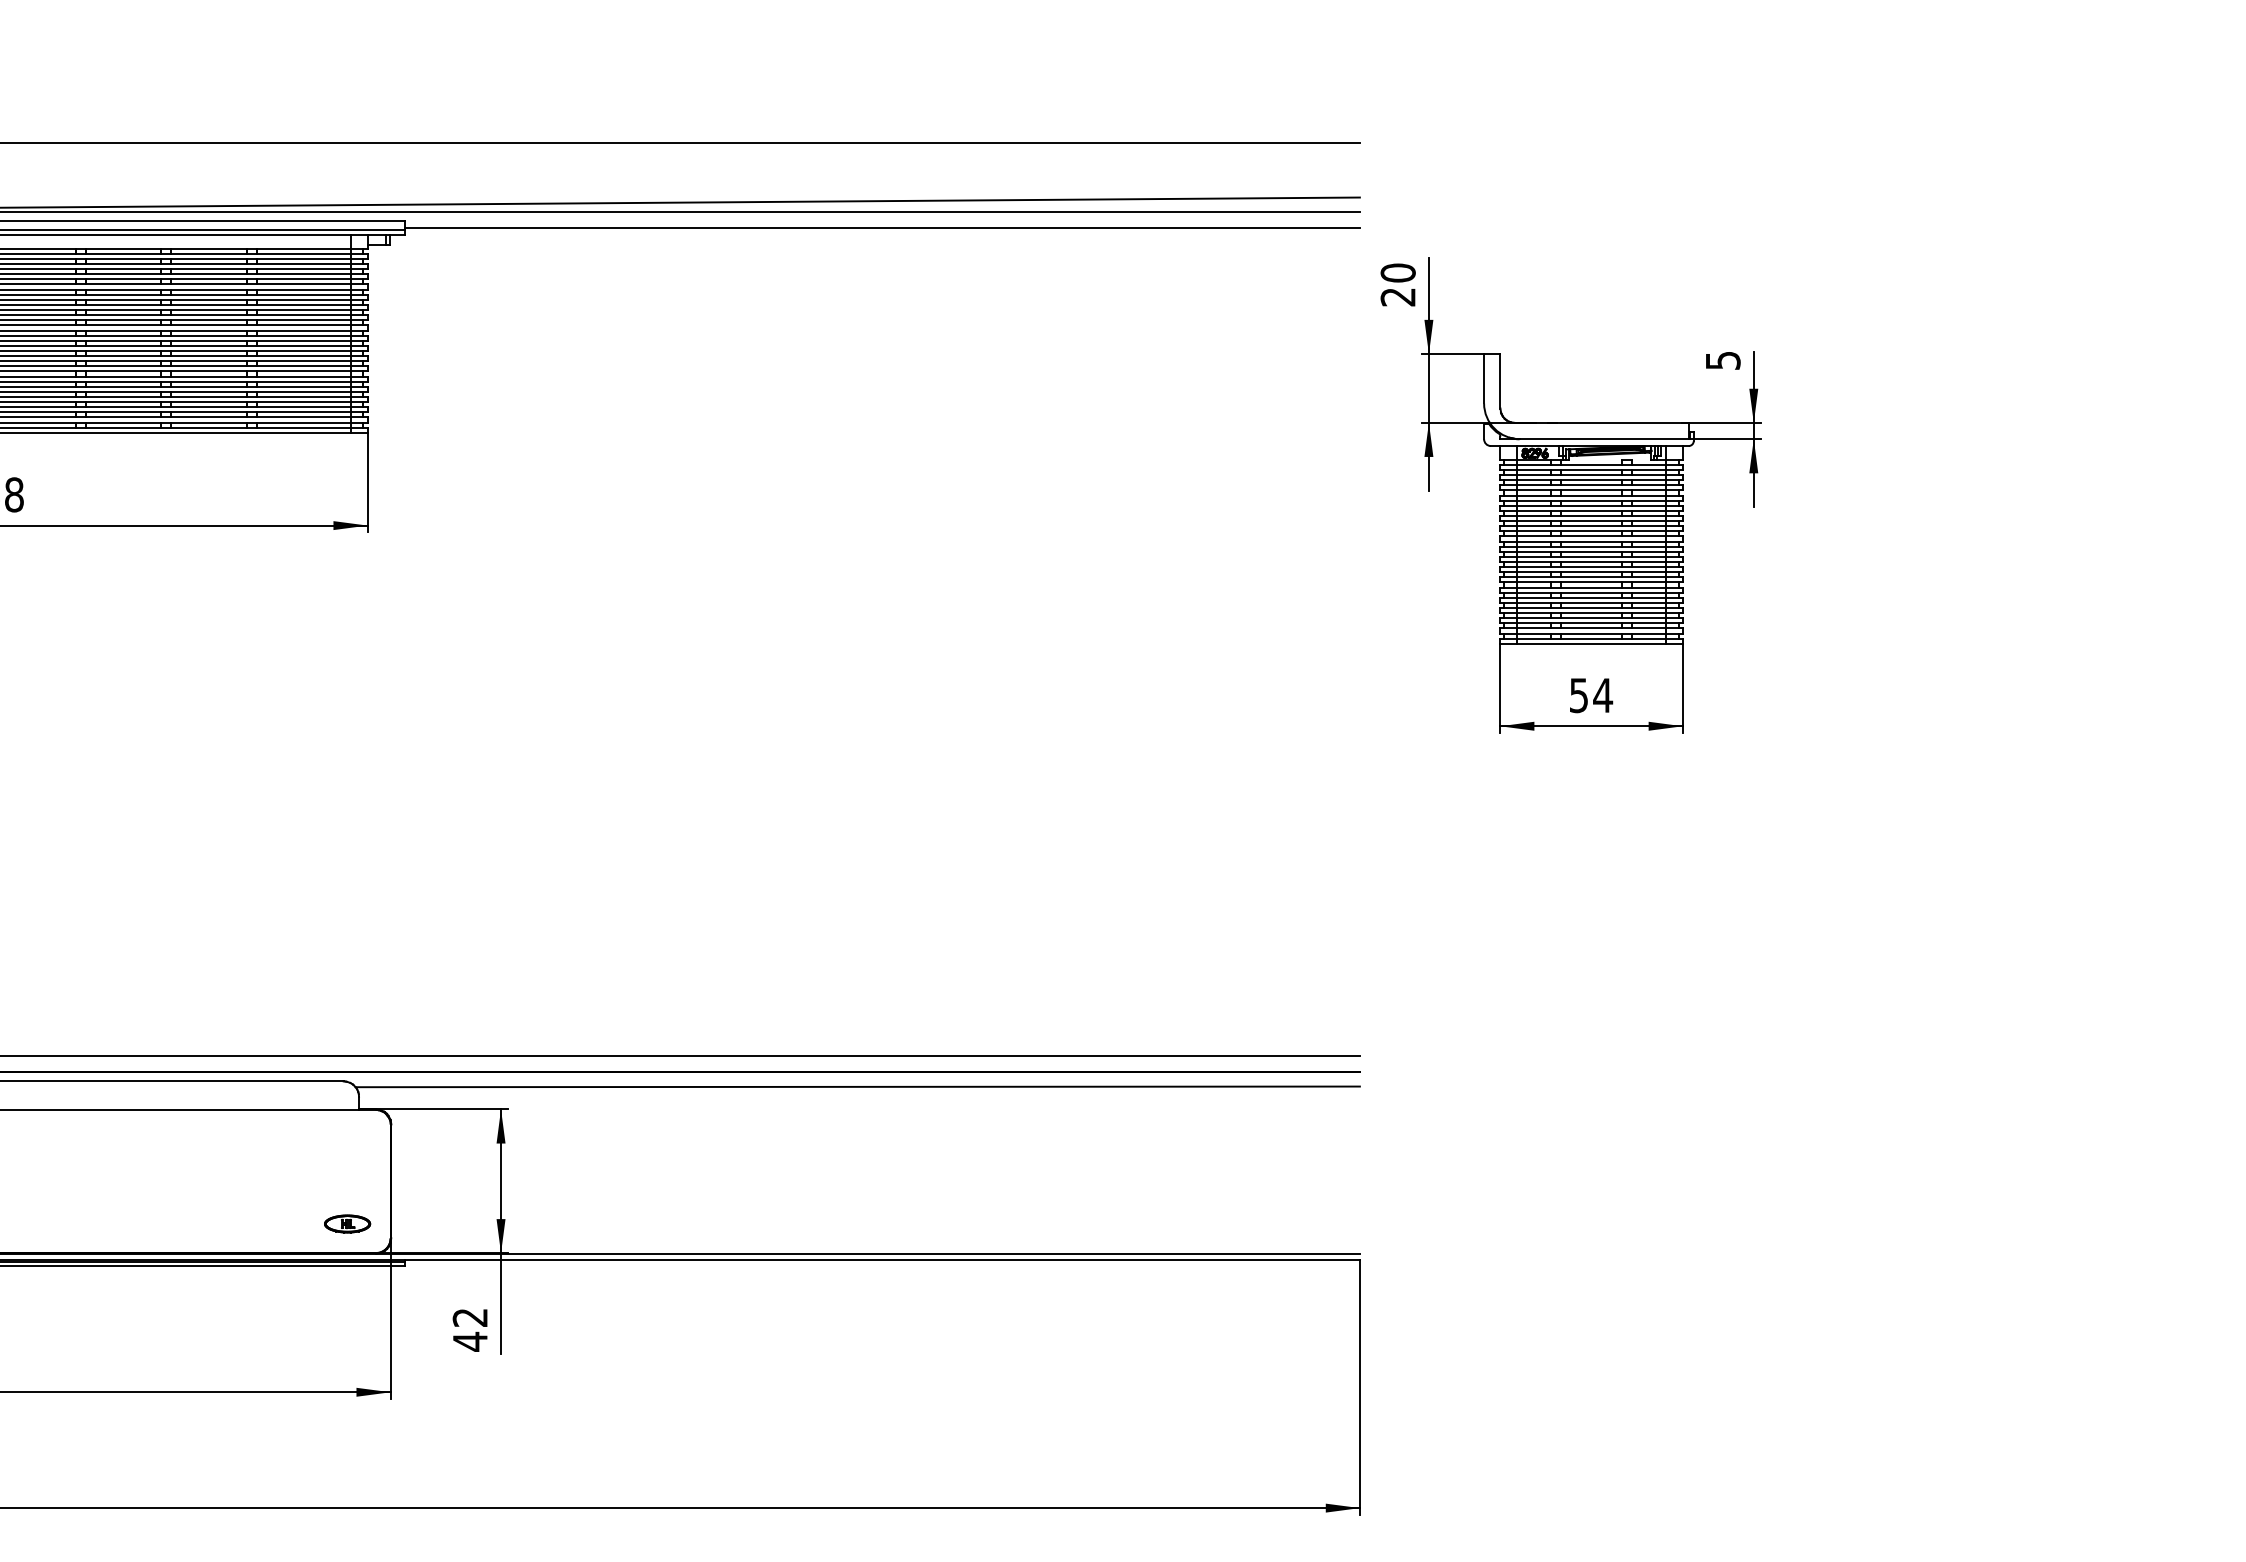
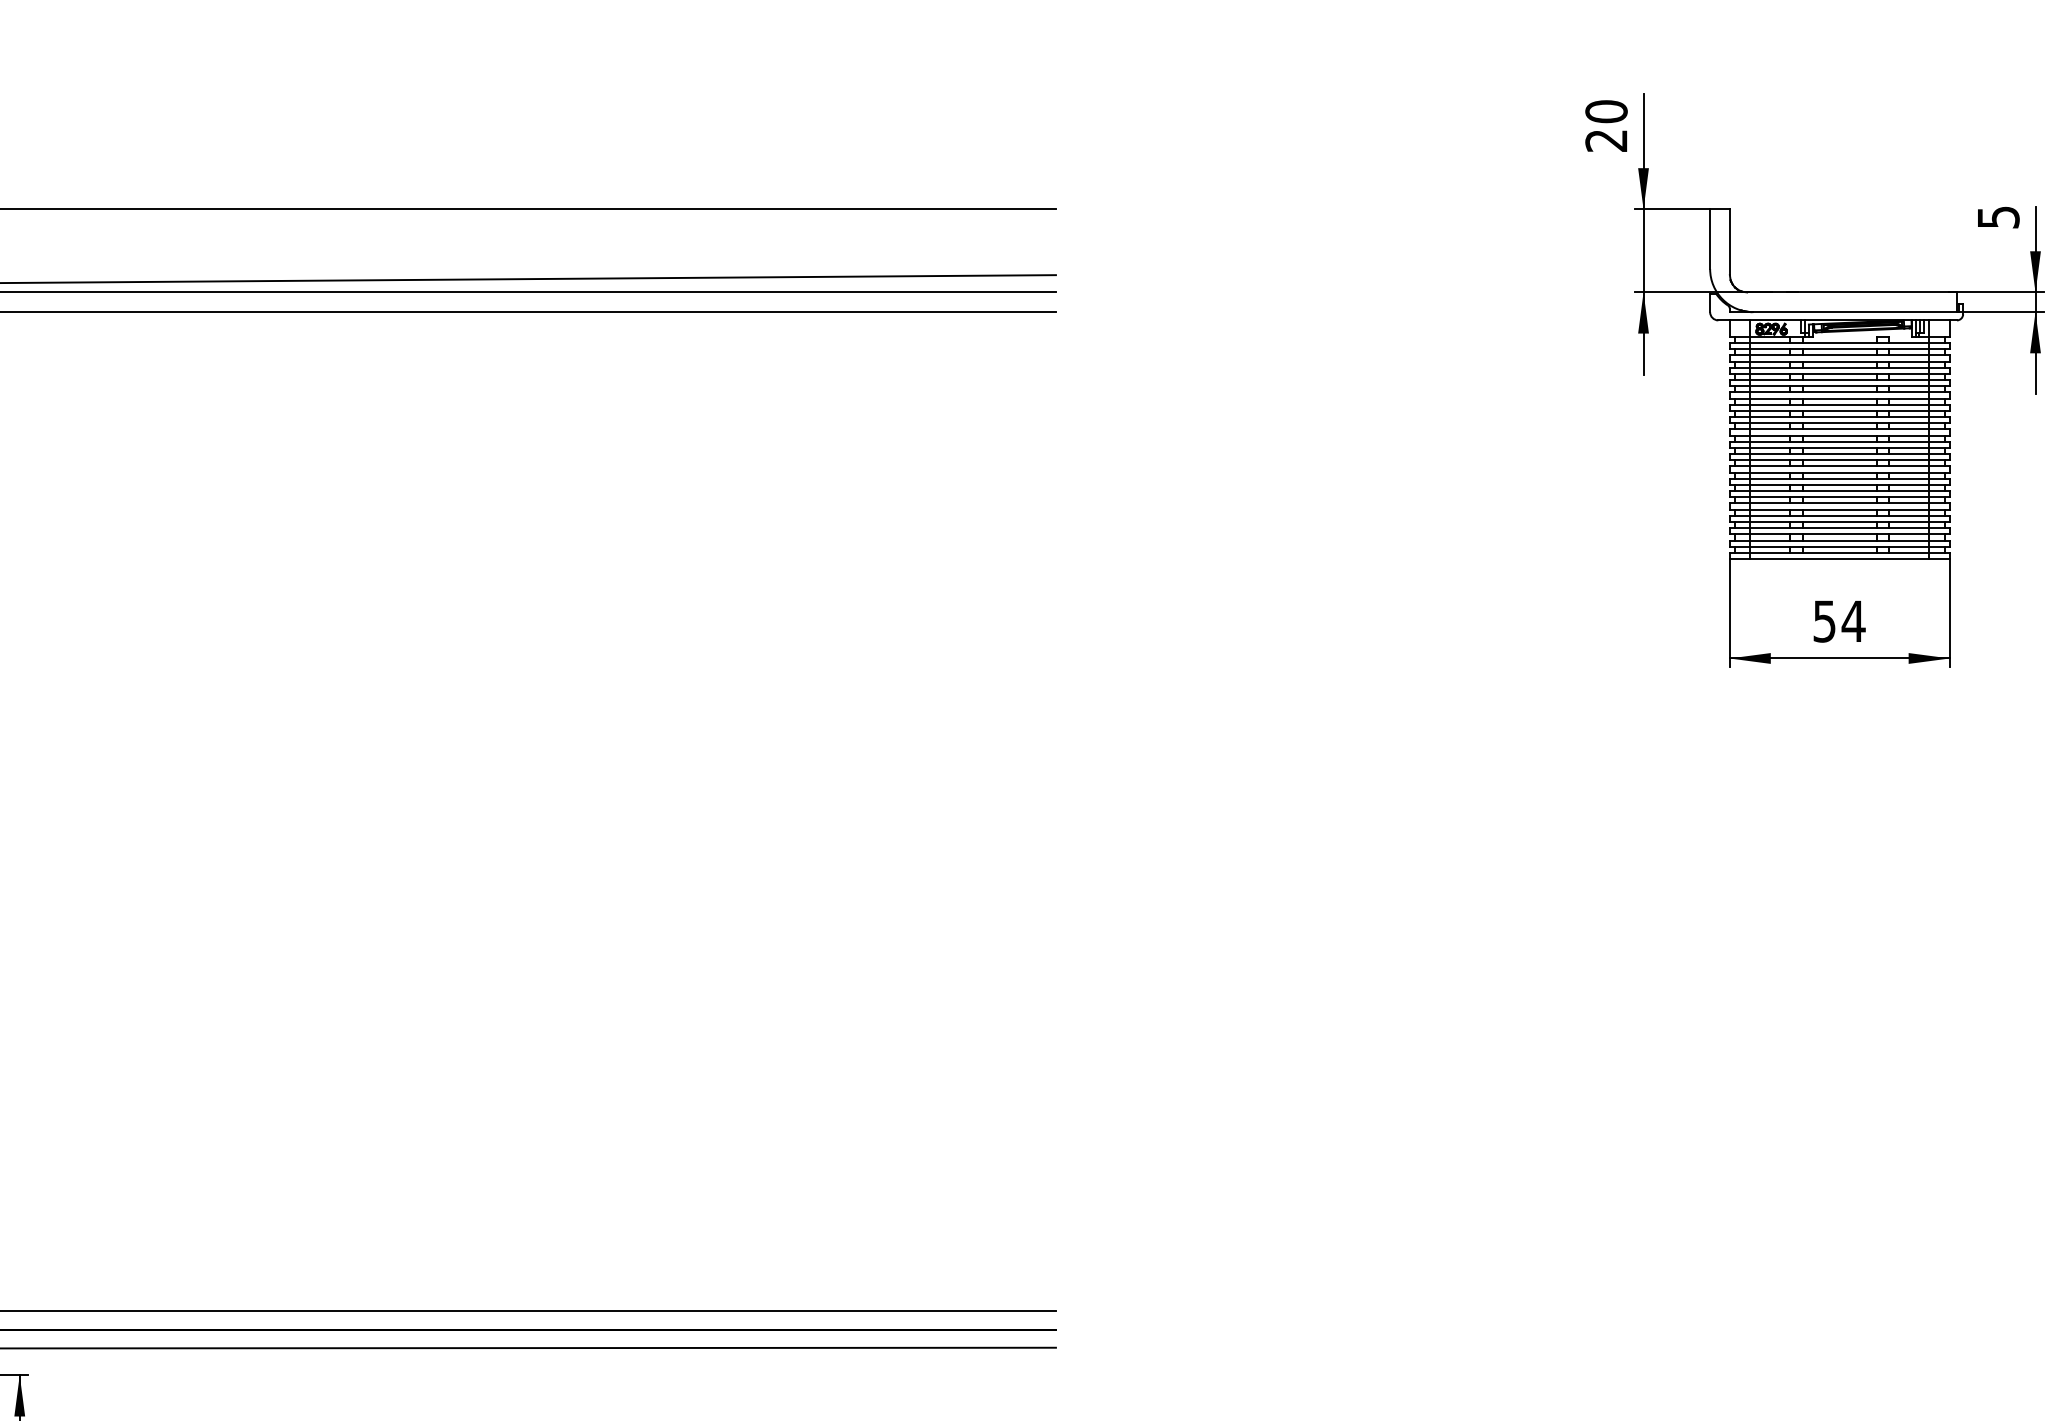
part: (1570, 495) -> (1814, 380), moved

